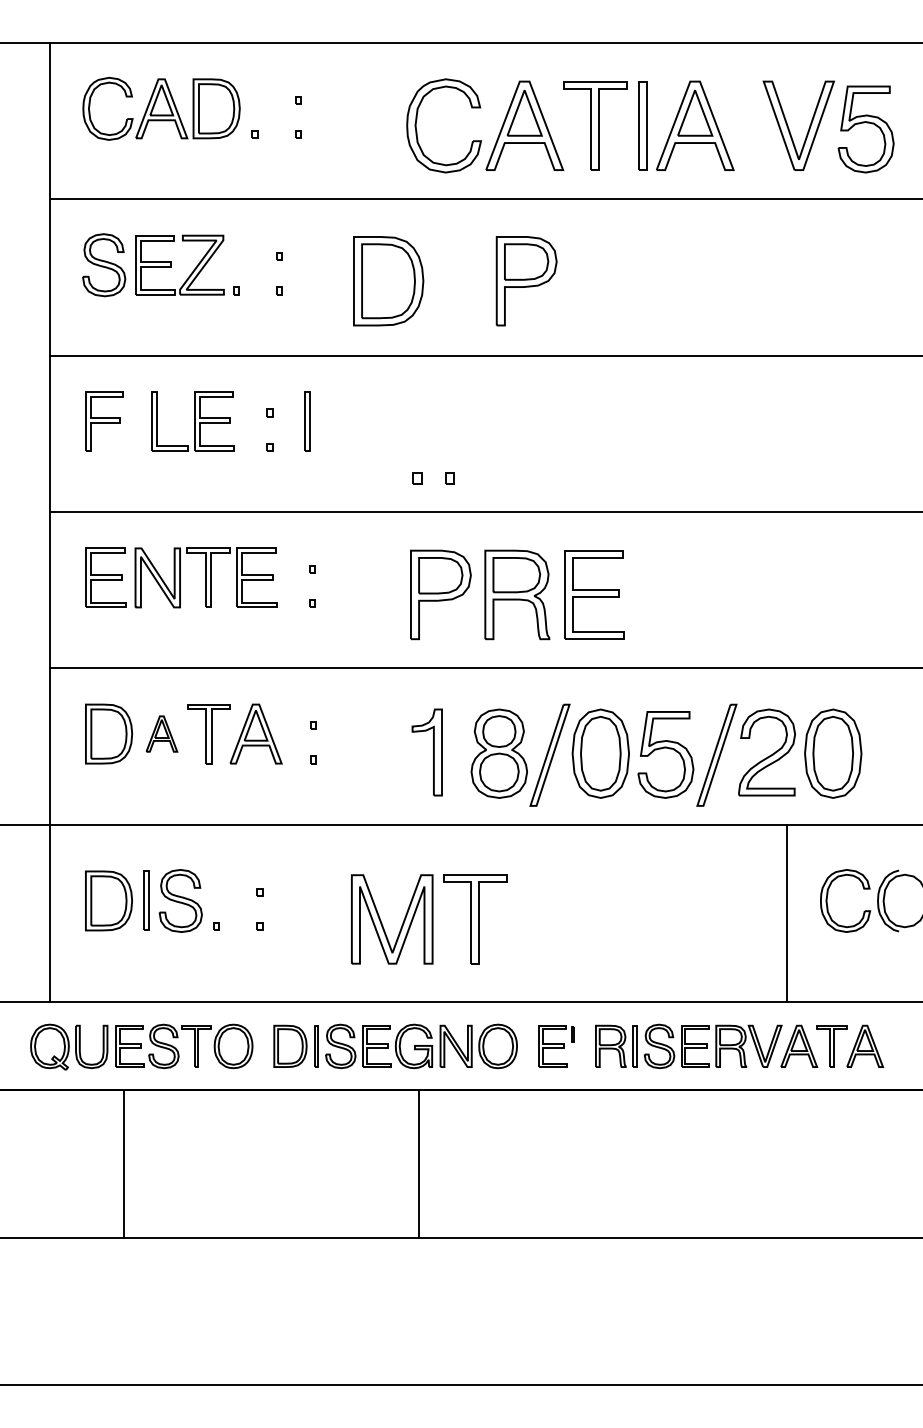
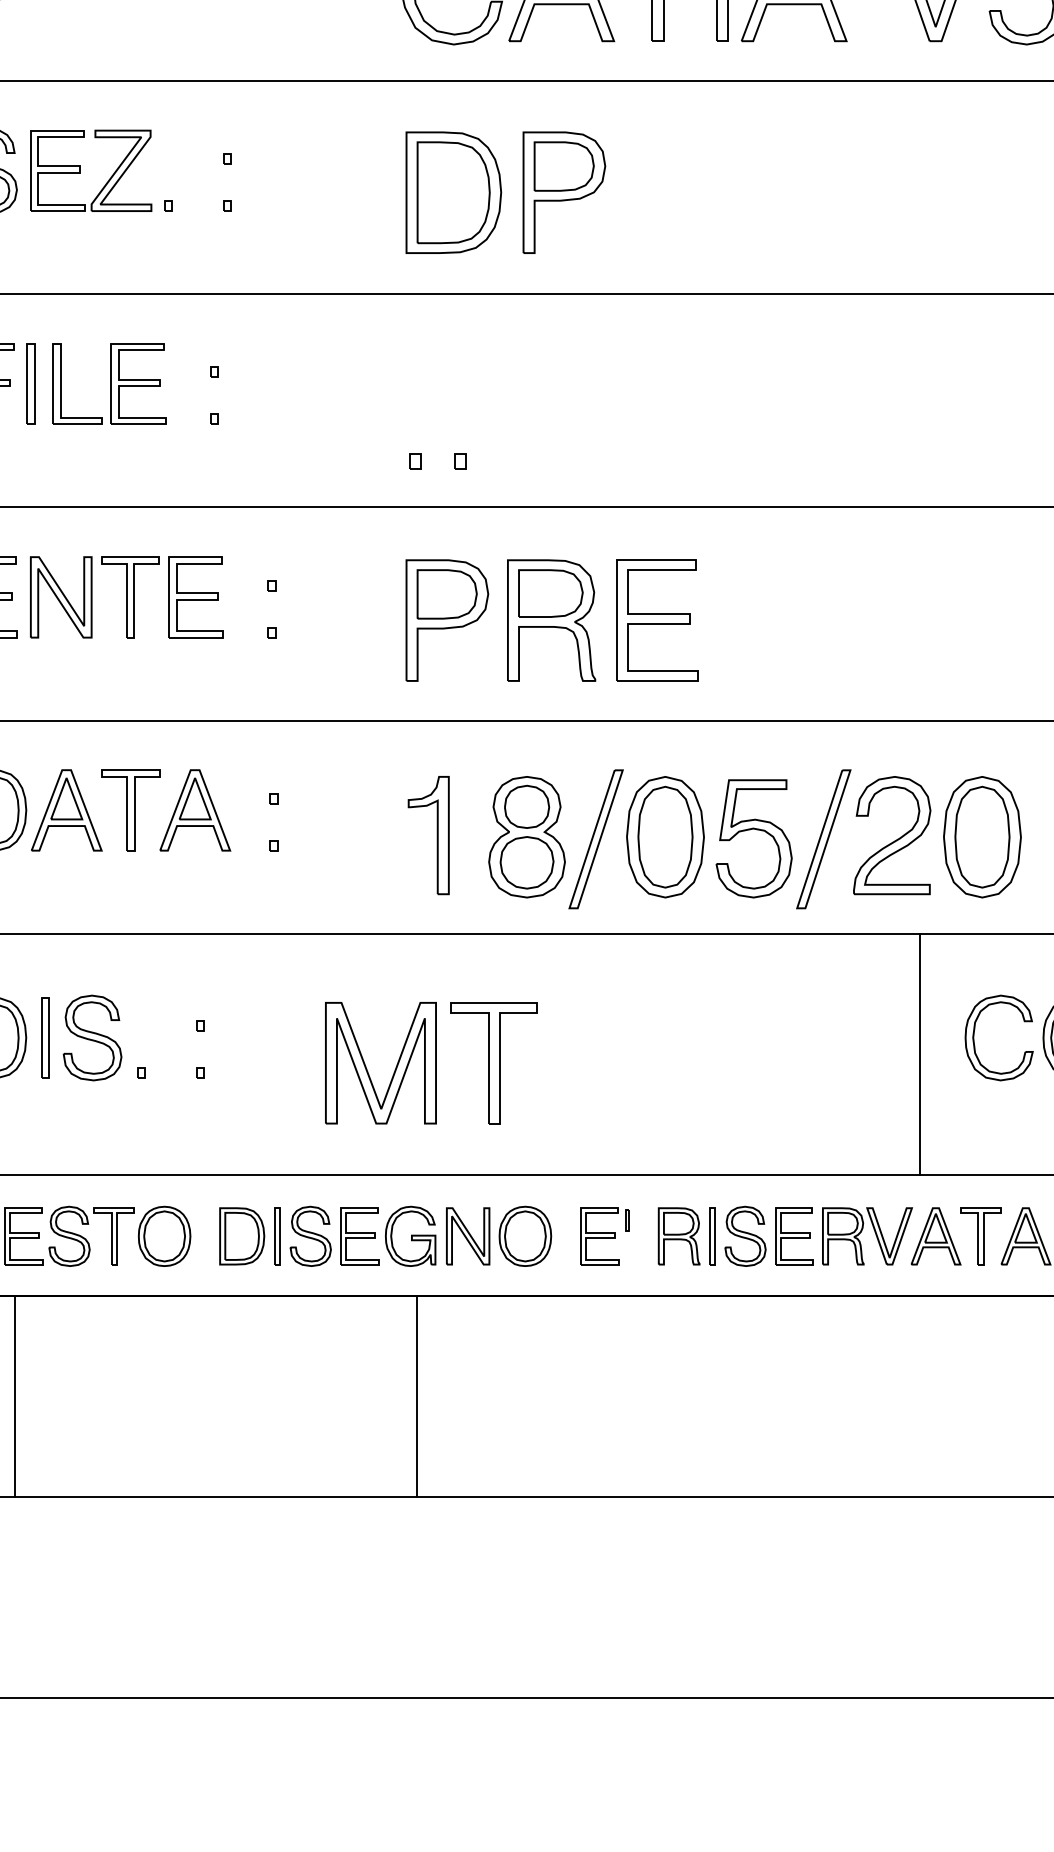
part: (388, 281) -> (453, 193), moved
part: (307, 421) -> (30, 384), moved
part: (161, 733) -> (66, 809), size x1.67

